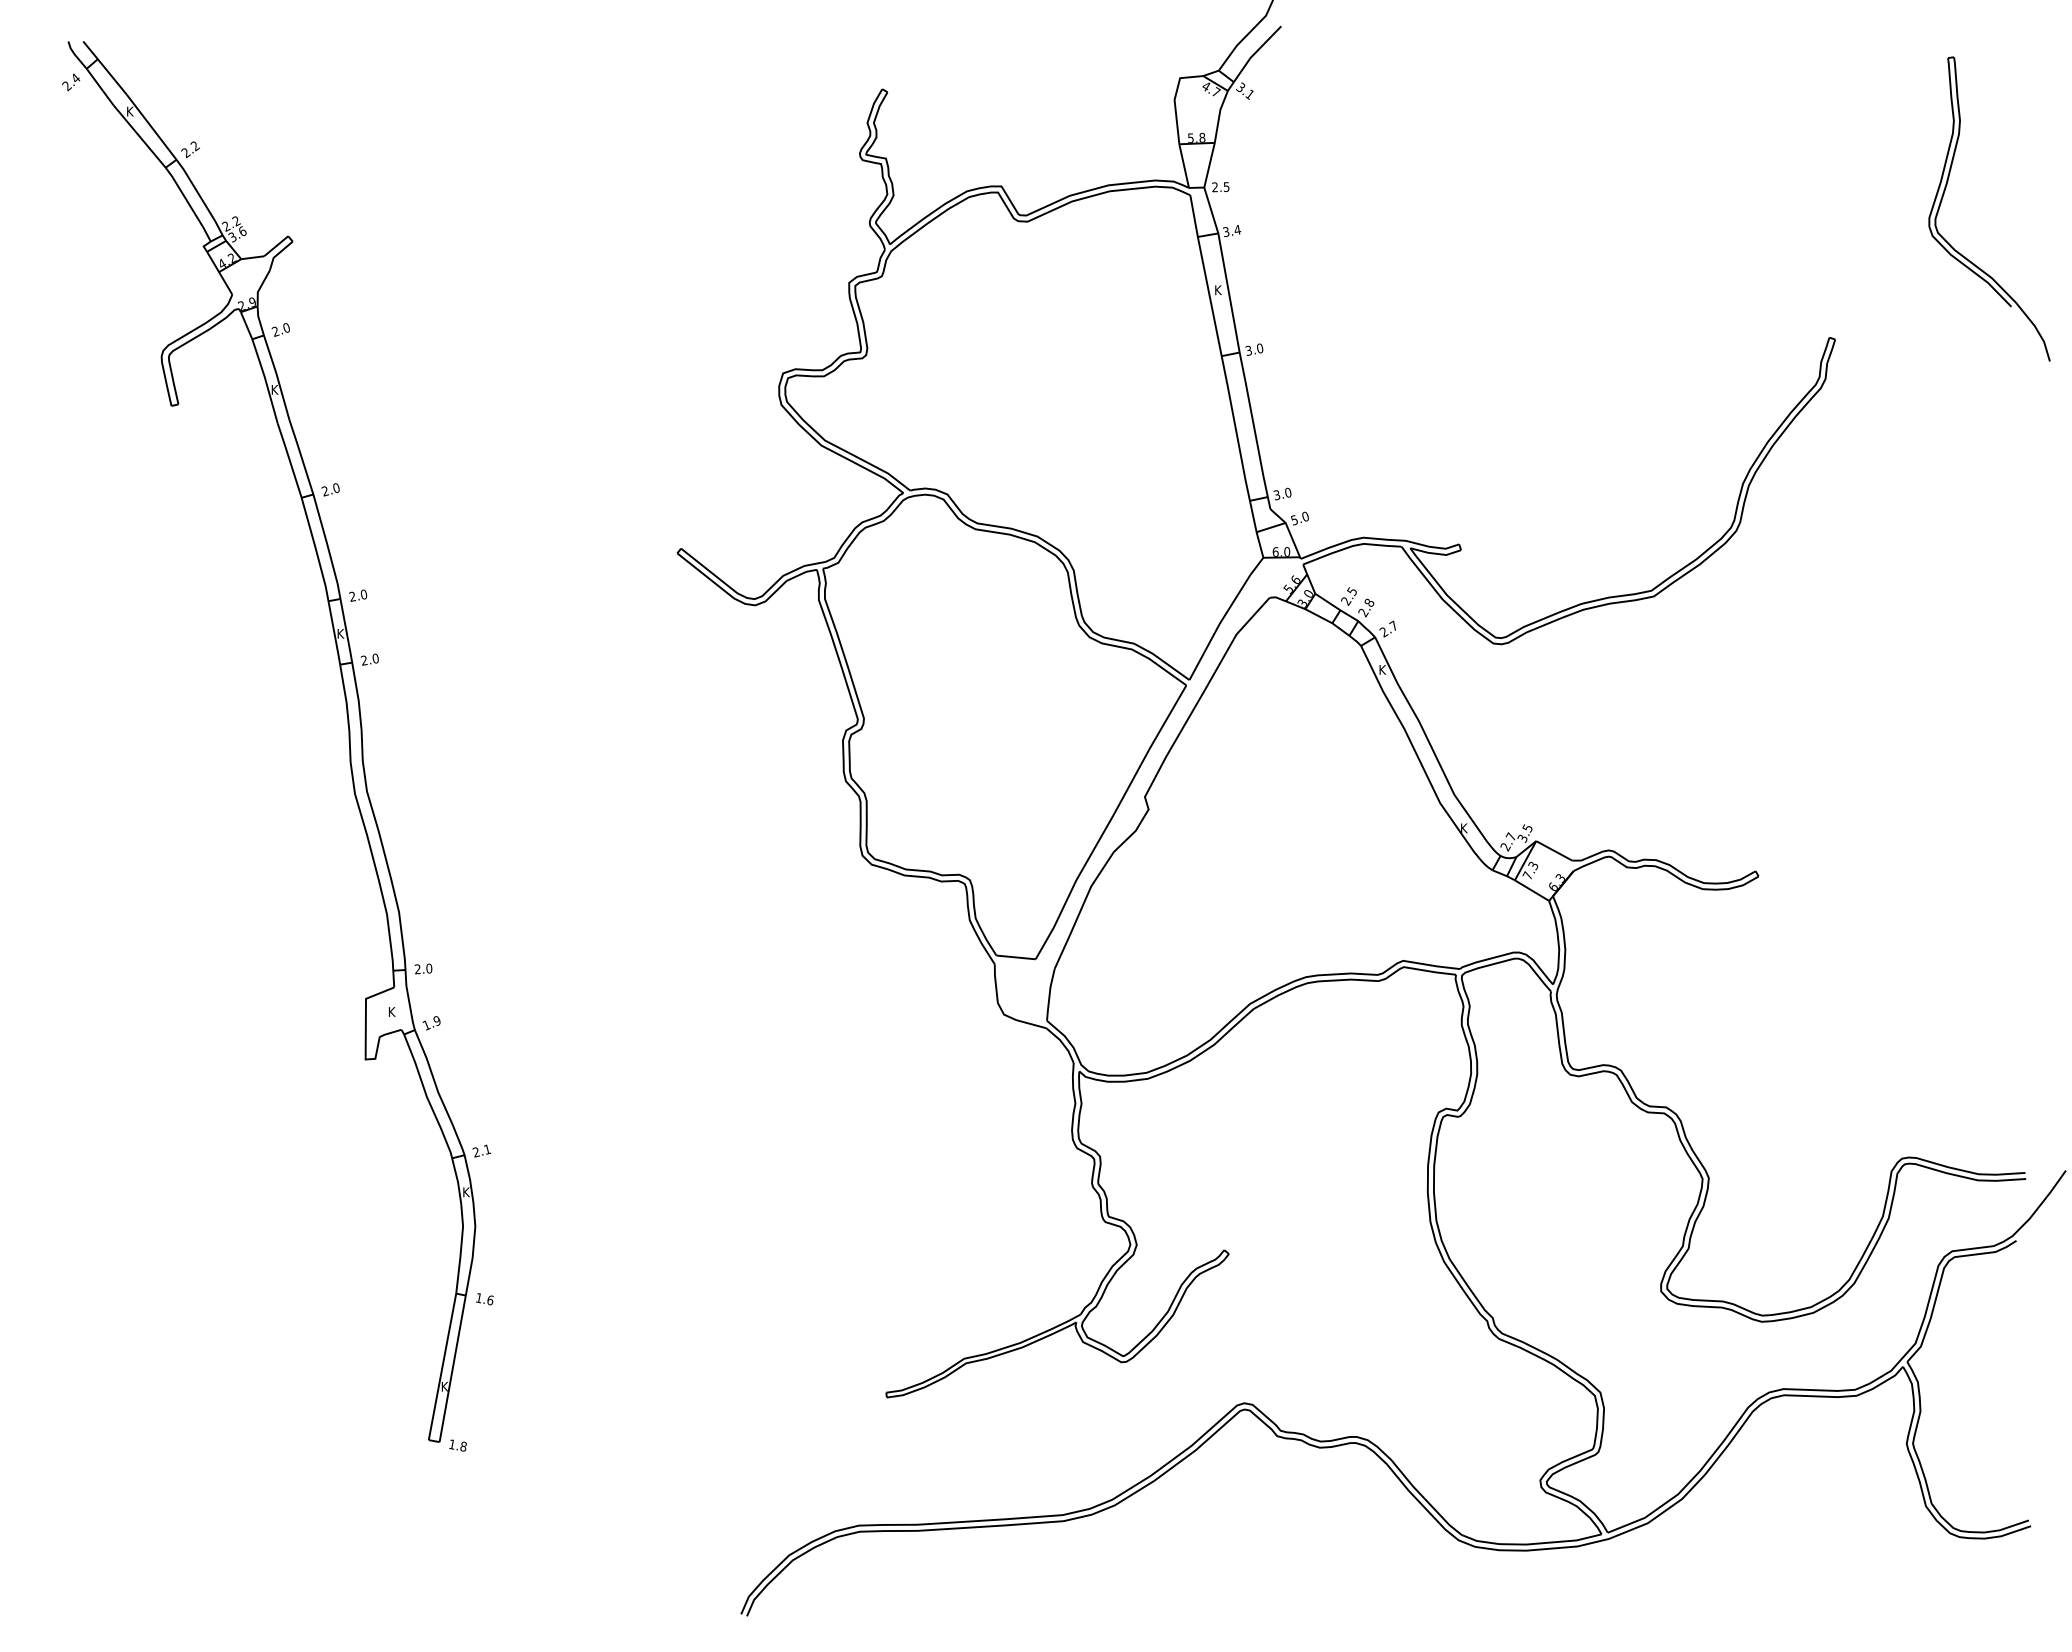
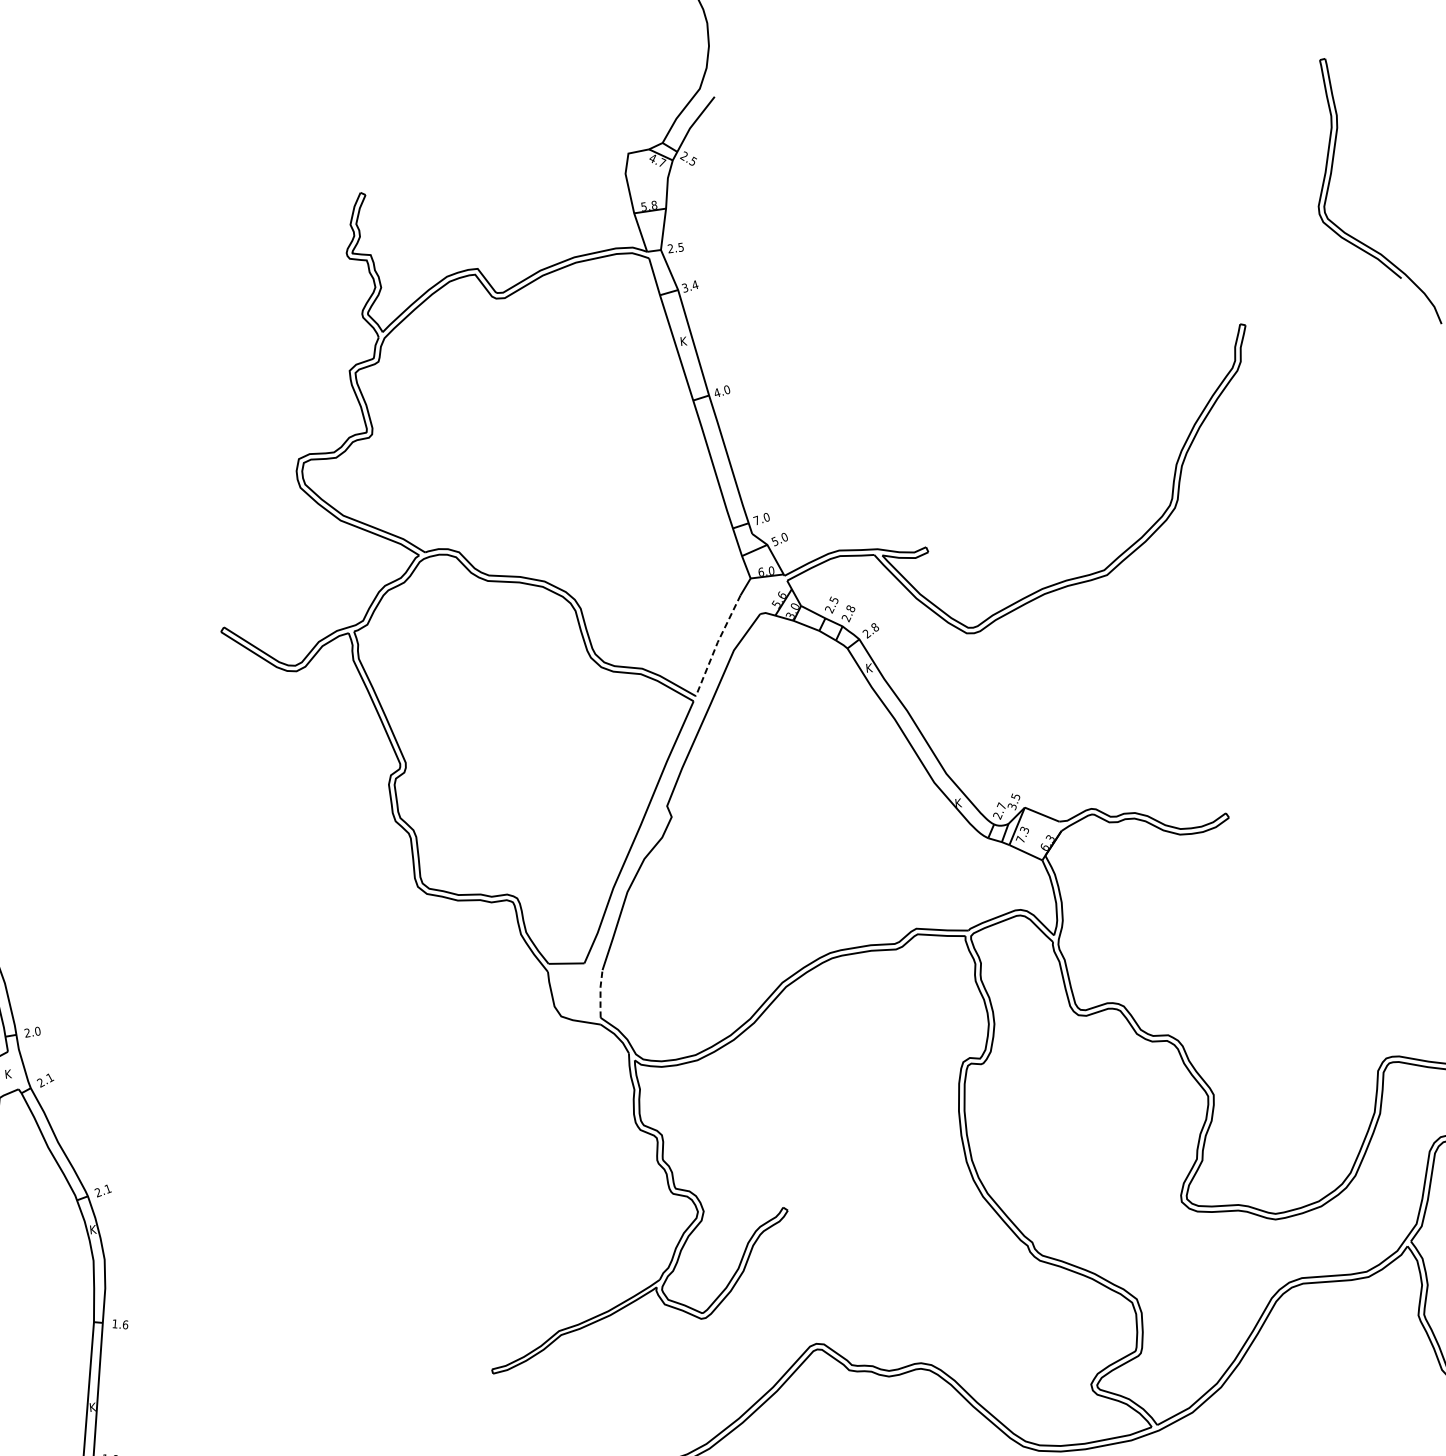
text: (1245, 90) -> (688, 158), 3.1 -> 2.5
text: (1248, 350) -> (716, 392), 3.0 -> 4.0
text: (1276, 494) -> (756, 520), 3.0 -> 7.0
text: (1393, 625) -> (874, 626), 2.7 -> 2.8
line: (1218, 626) -> (716, 644), solid -> dashed
line: (1049, 994) -> (600, 993), solid -> dashed
text: (431, 1023) -> (45, 1080), 1.9 -> 2.1

